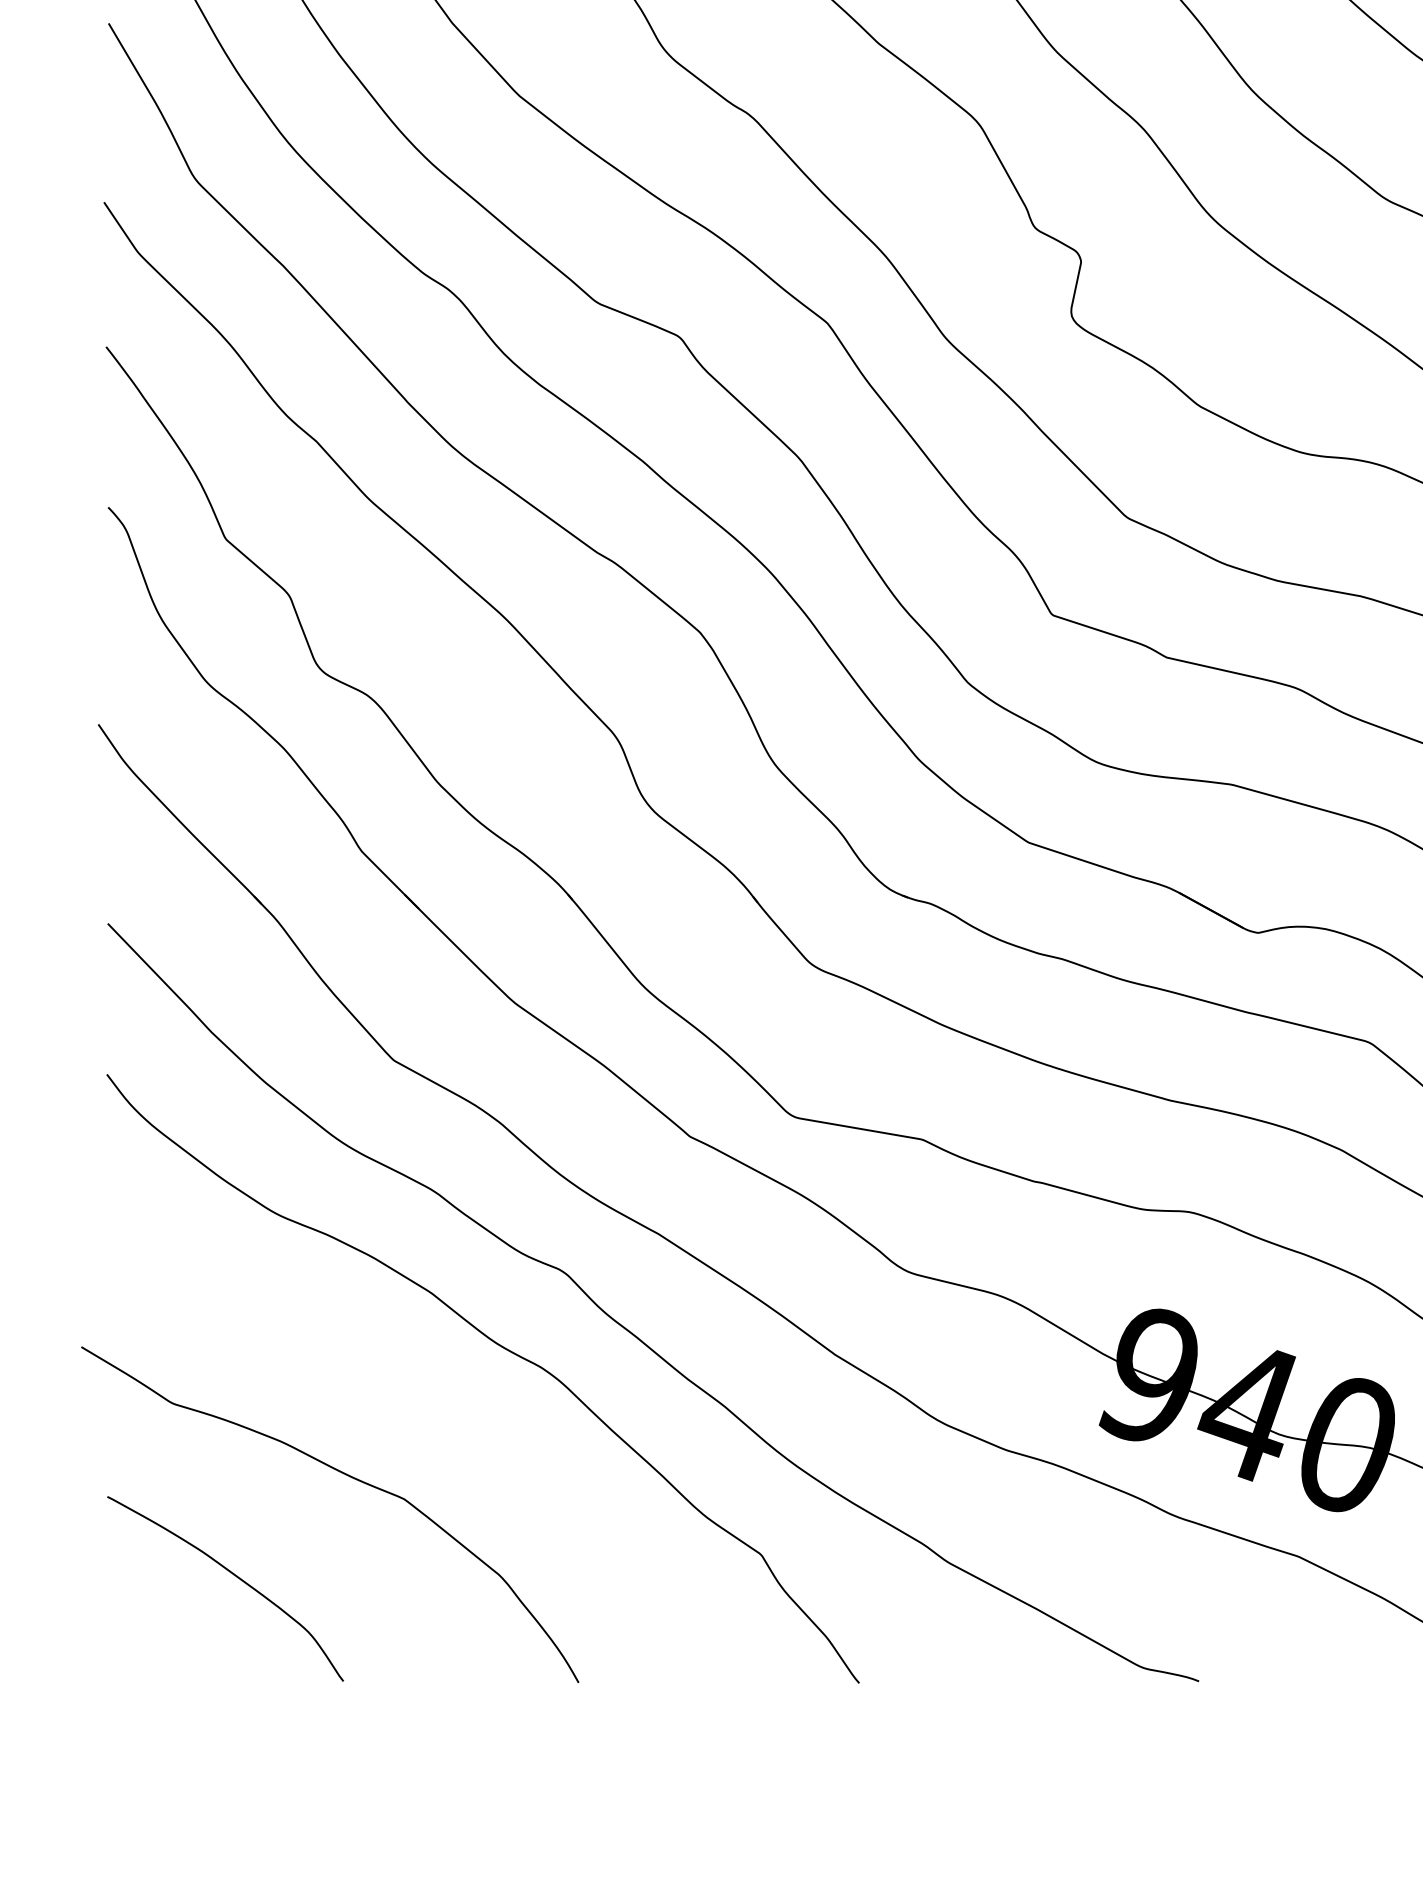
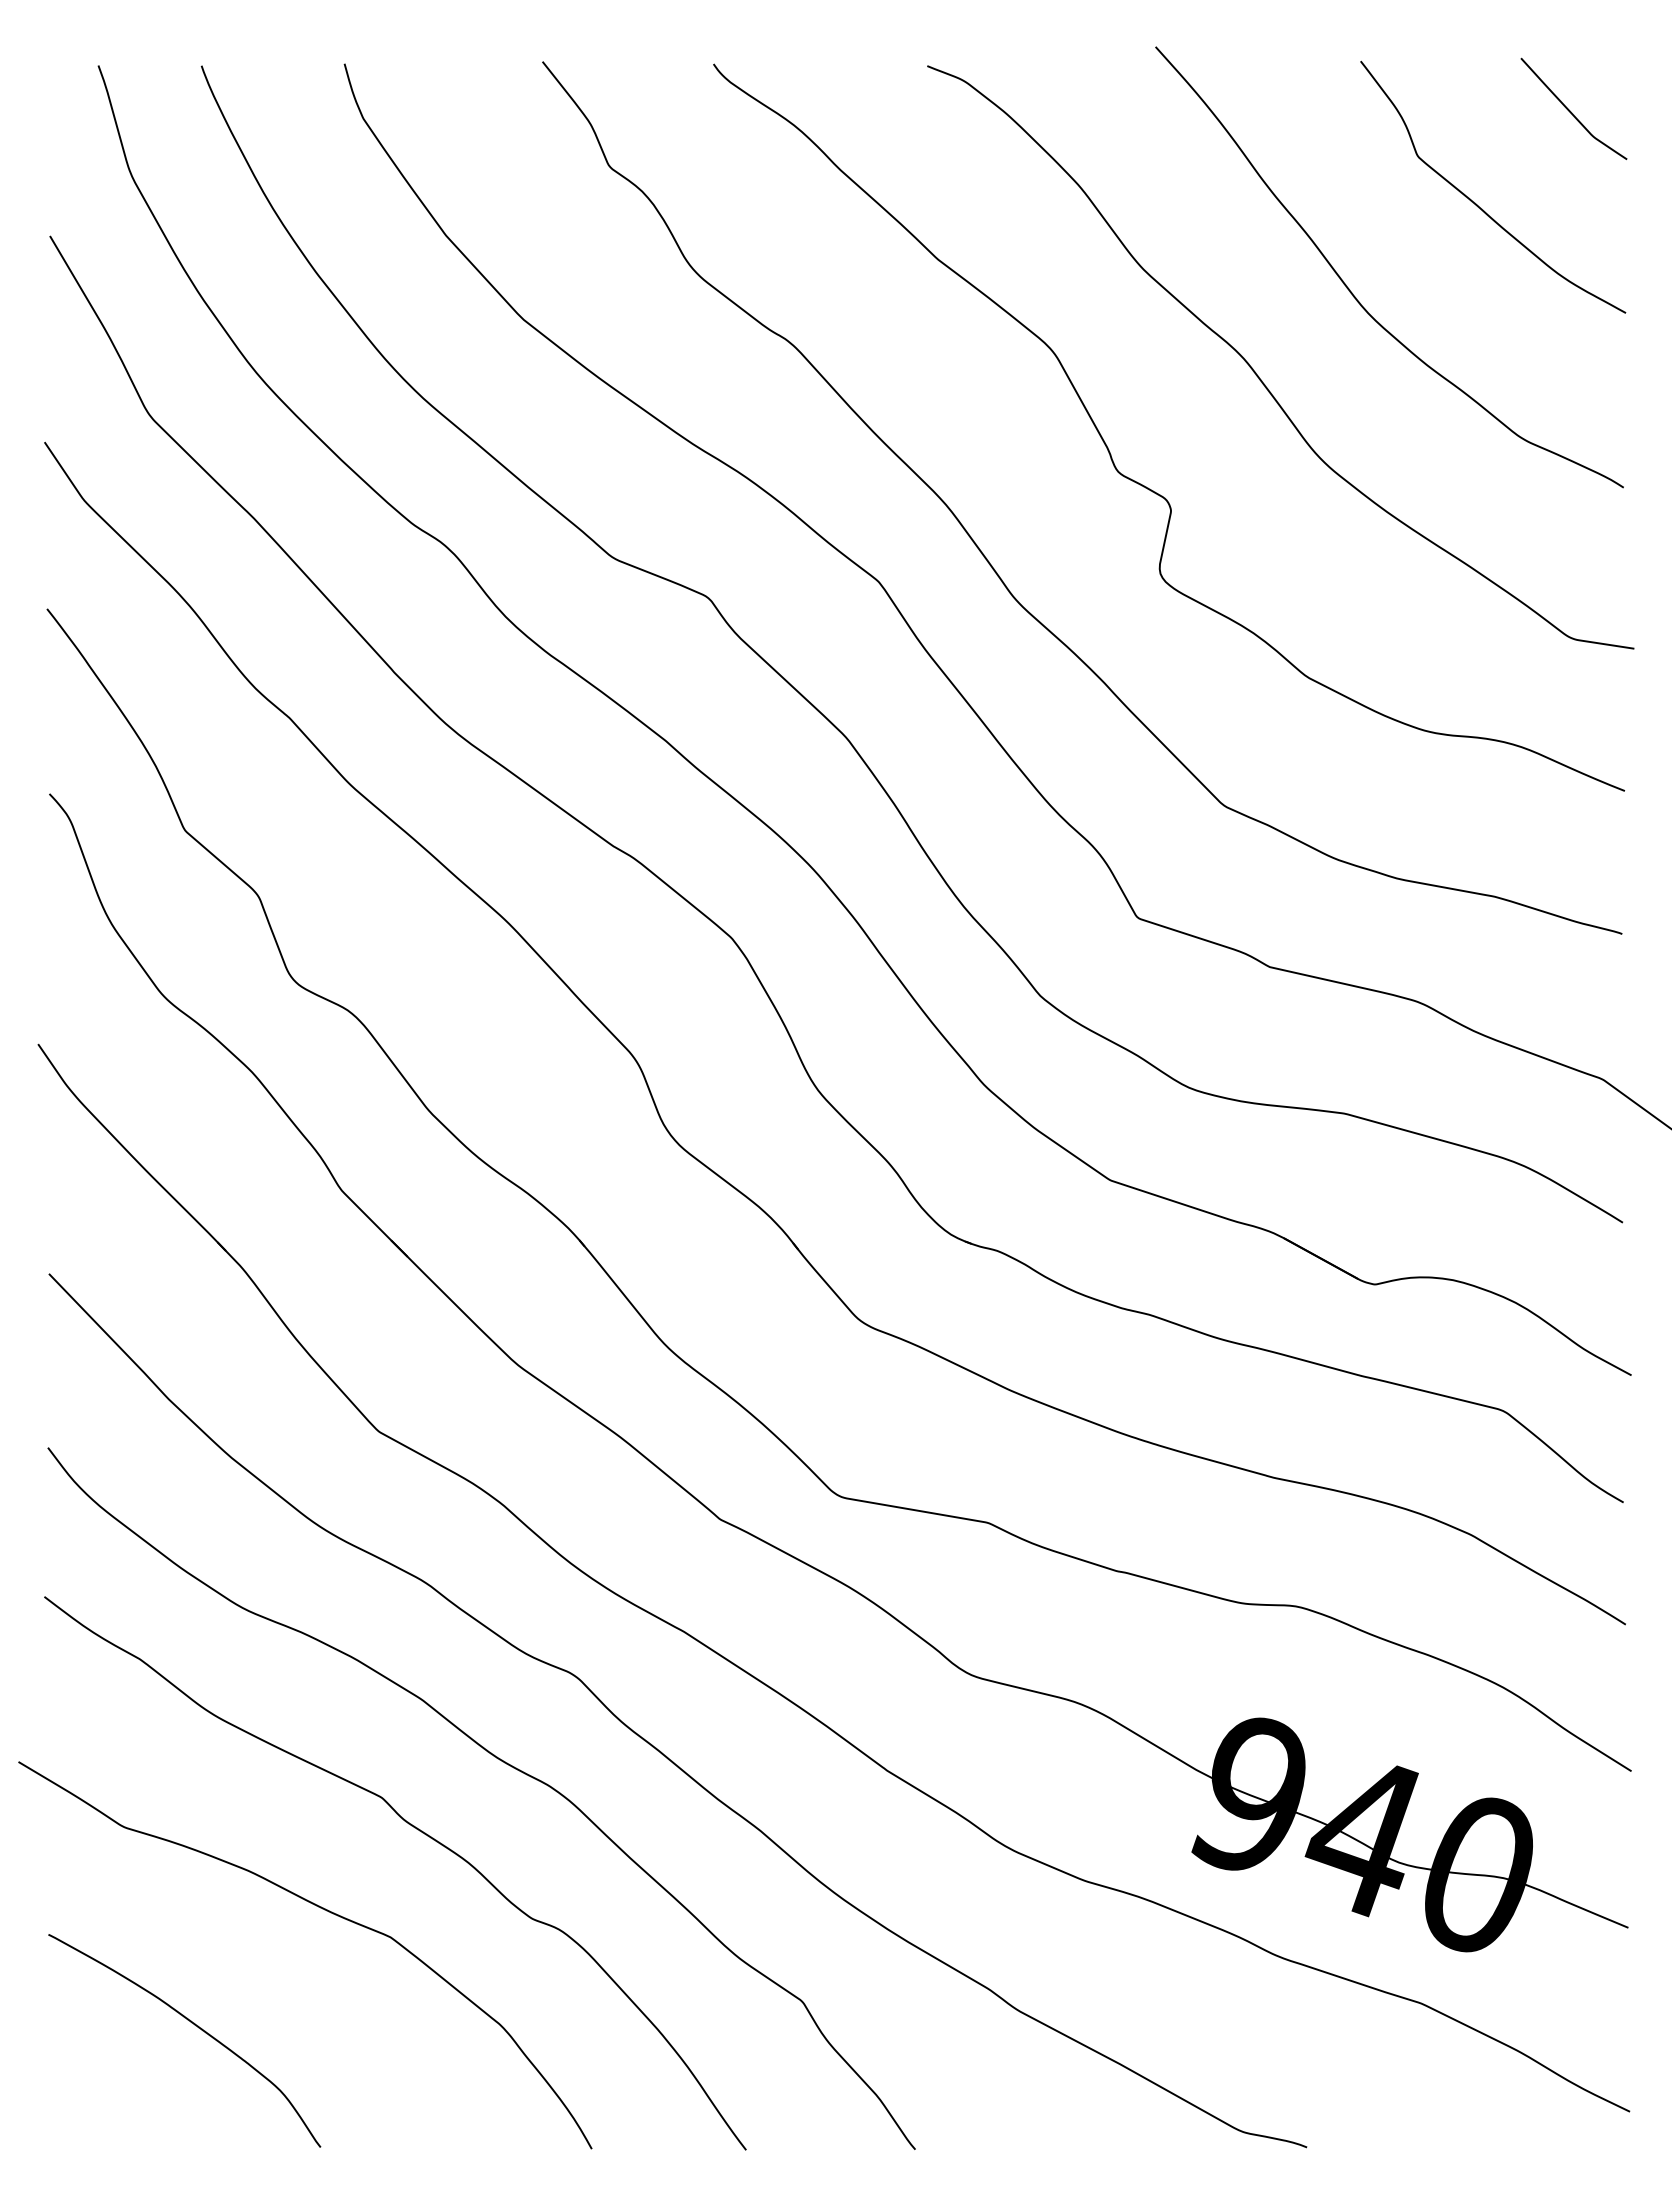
curve: (431, 1409) -> (422, 1833), added

